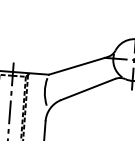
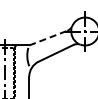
line: (78, 64) -> (48, 37), solid -> dashed

